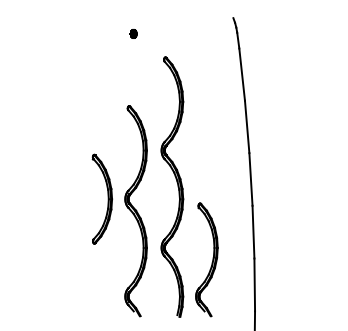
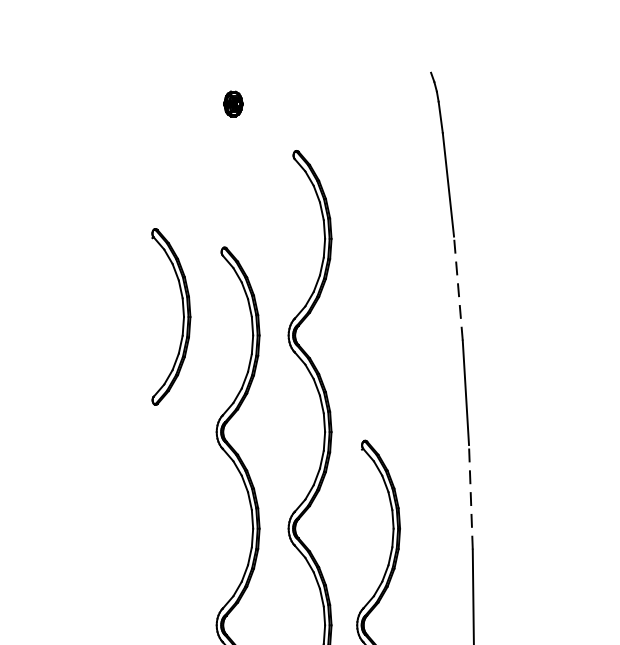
part: (133, 33) -> (232, 103), size x1.6
line: (247, 126) -> (459, 287), solid -> dashed
part: (102, 198) -> (171, 315), moved
line: (253, 231) -> (470, 496), solid -> dashed

